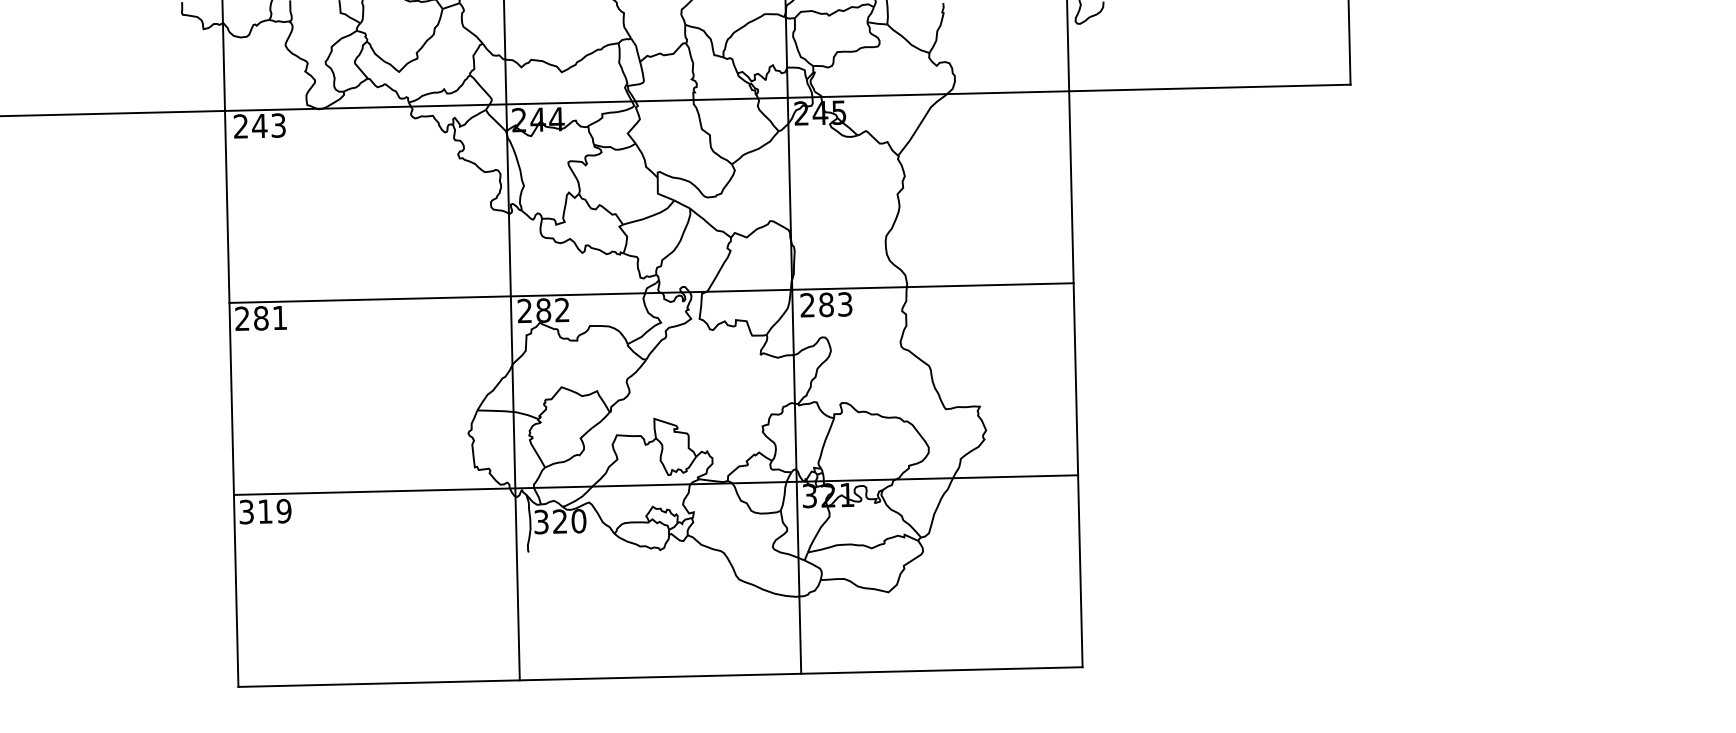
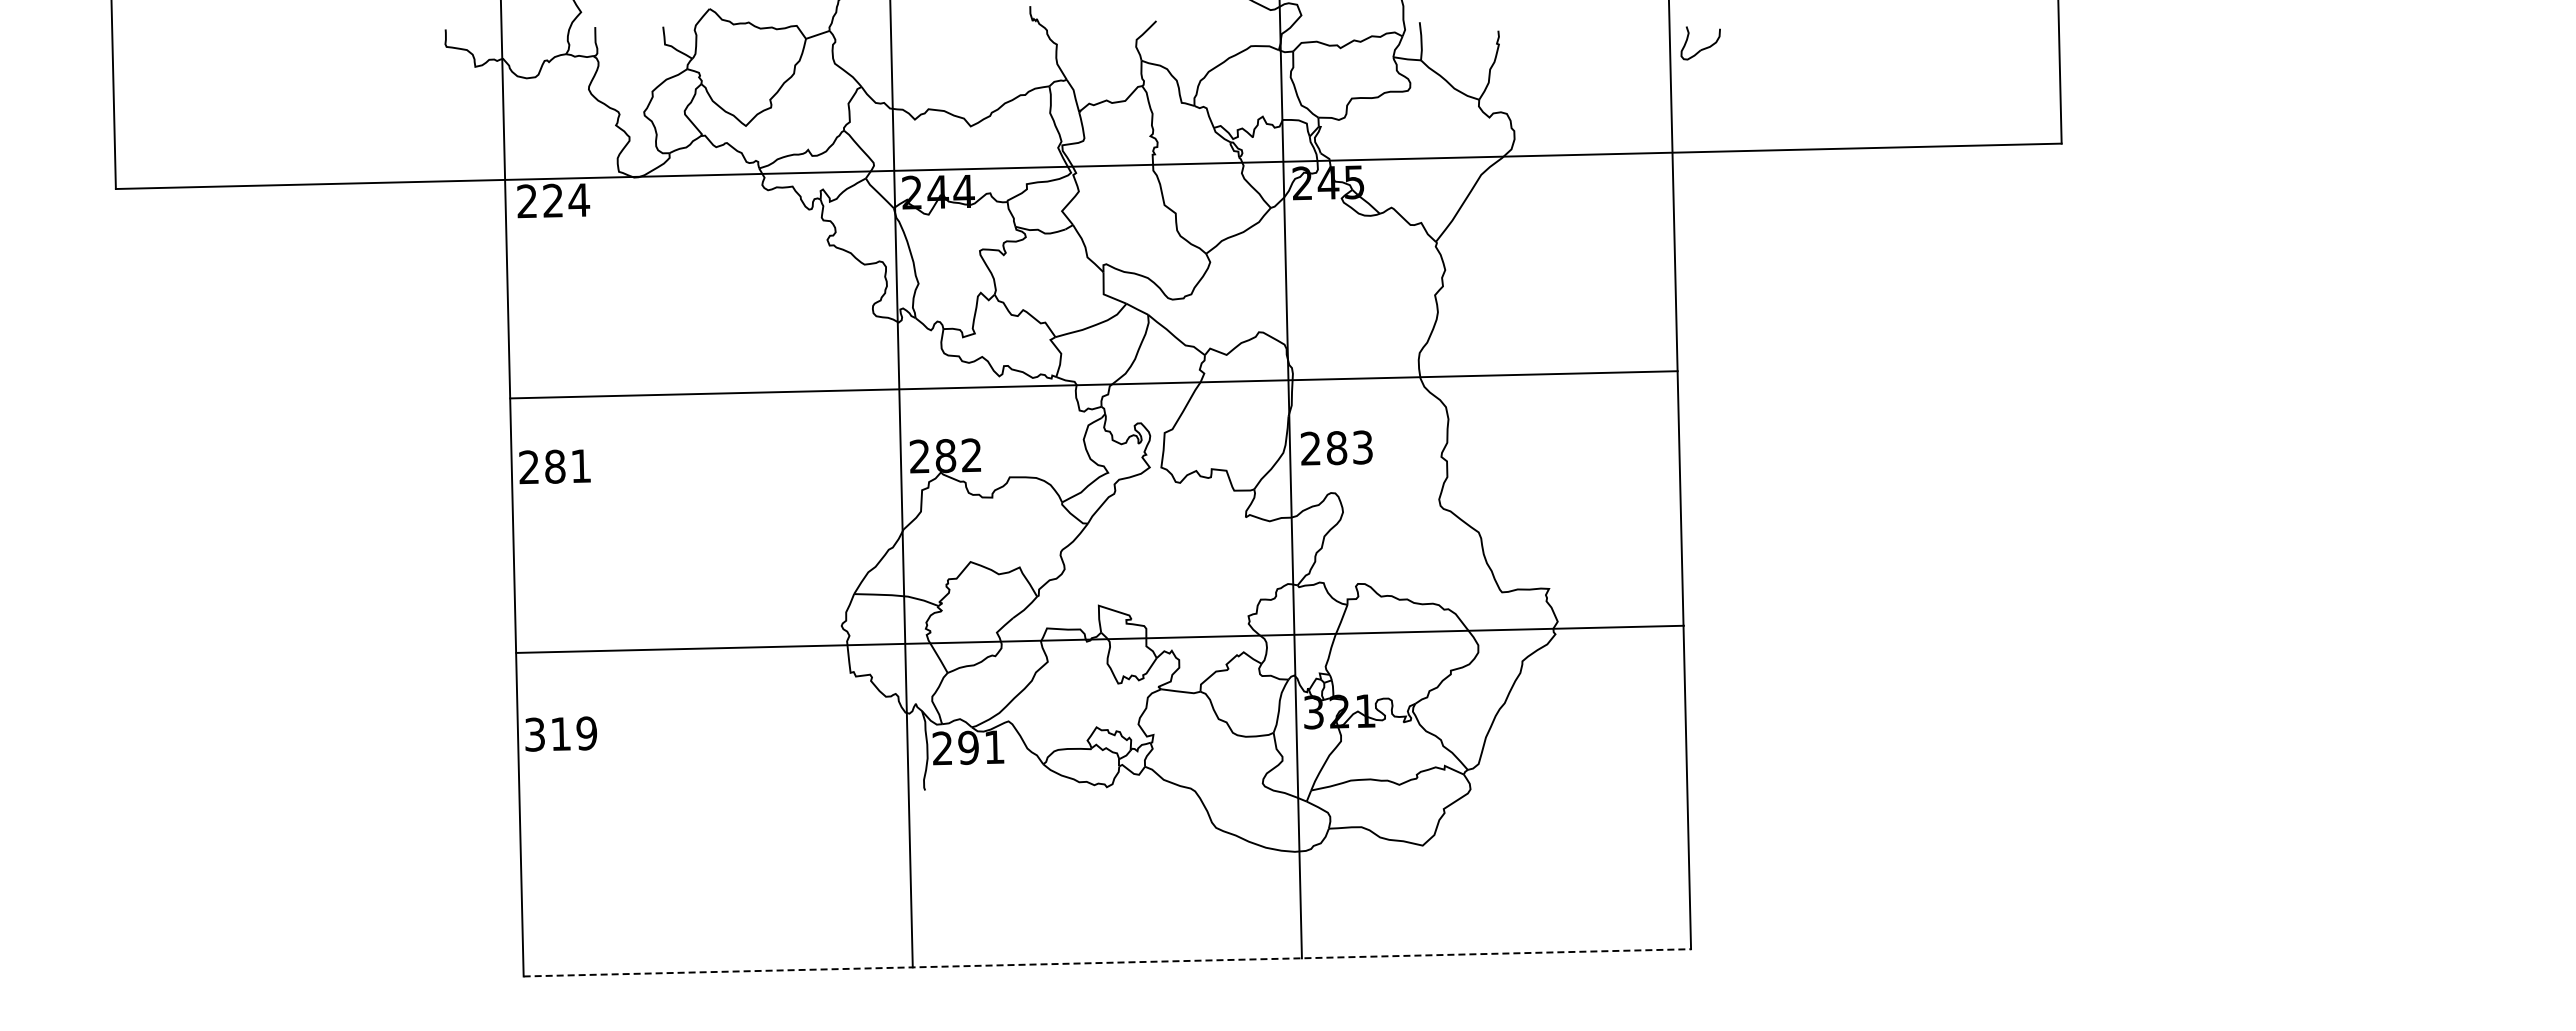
text: (269, 125) -> (566, 200), 243 -> 224
line: (651, 292) -> (1093, 384), moved
line: (655, 484) -> (1099, 638), moved
text: (560, 521) -> (968, 747), 320 -> 291
line: (660, 676) -> (1107, 962), solid -> dashed

